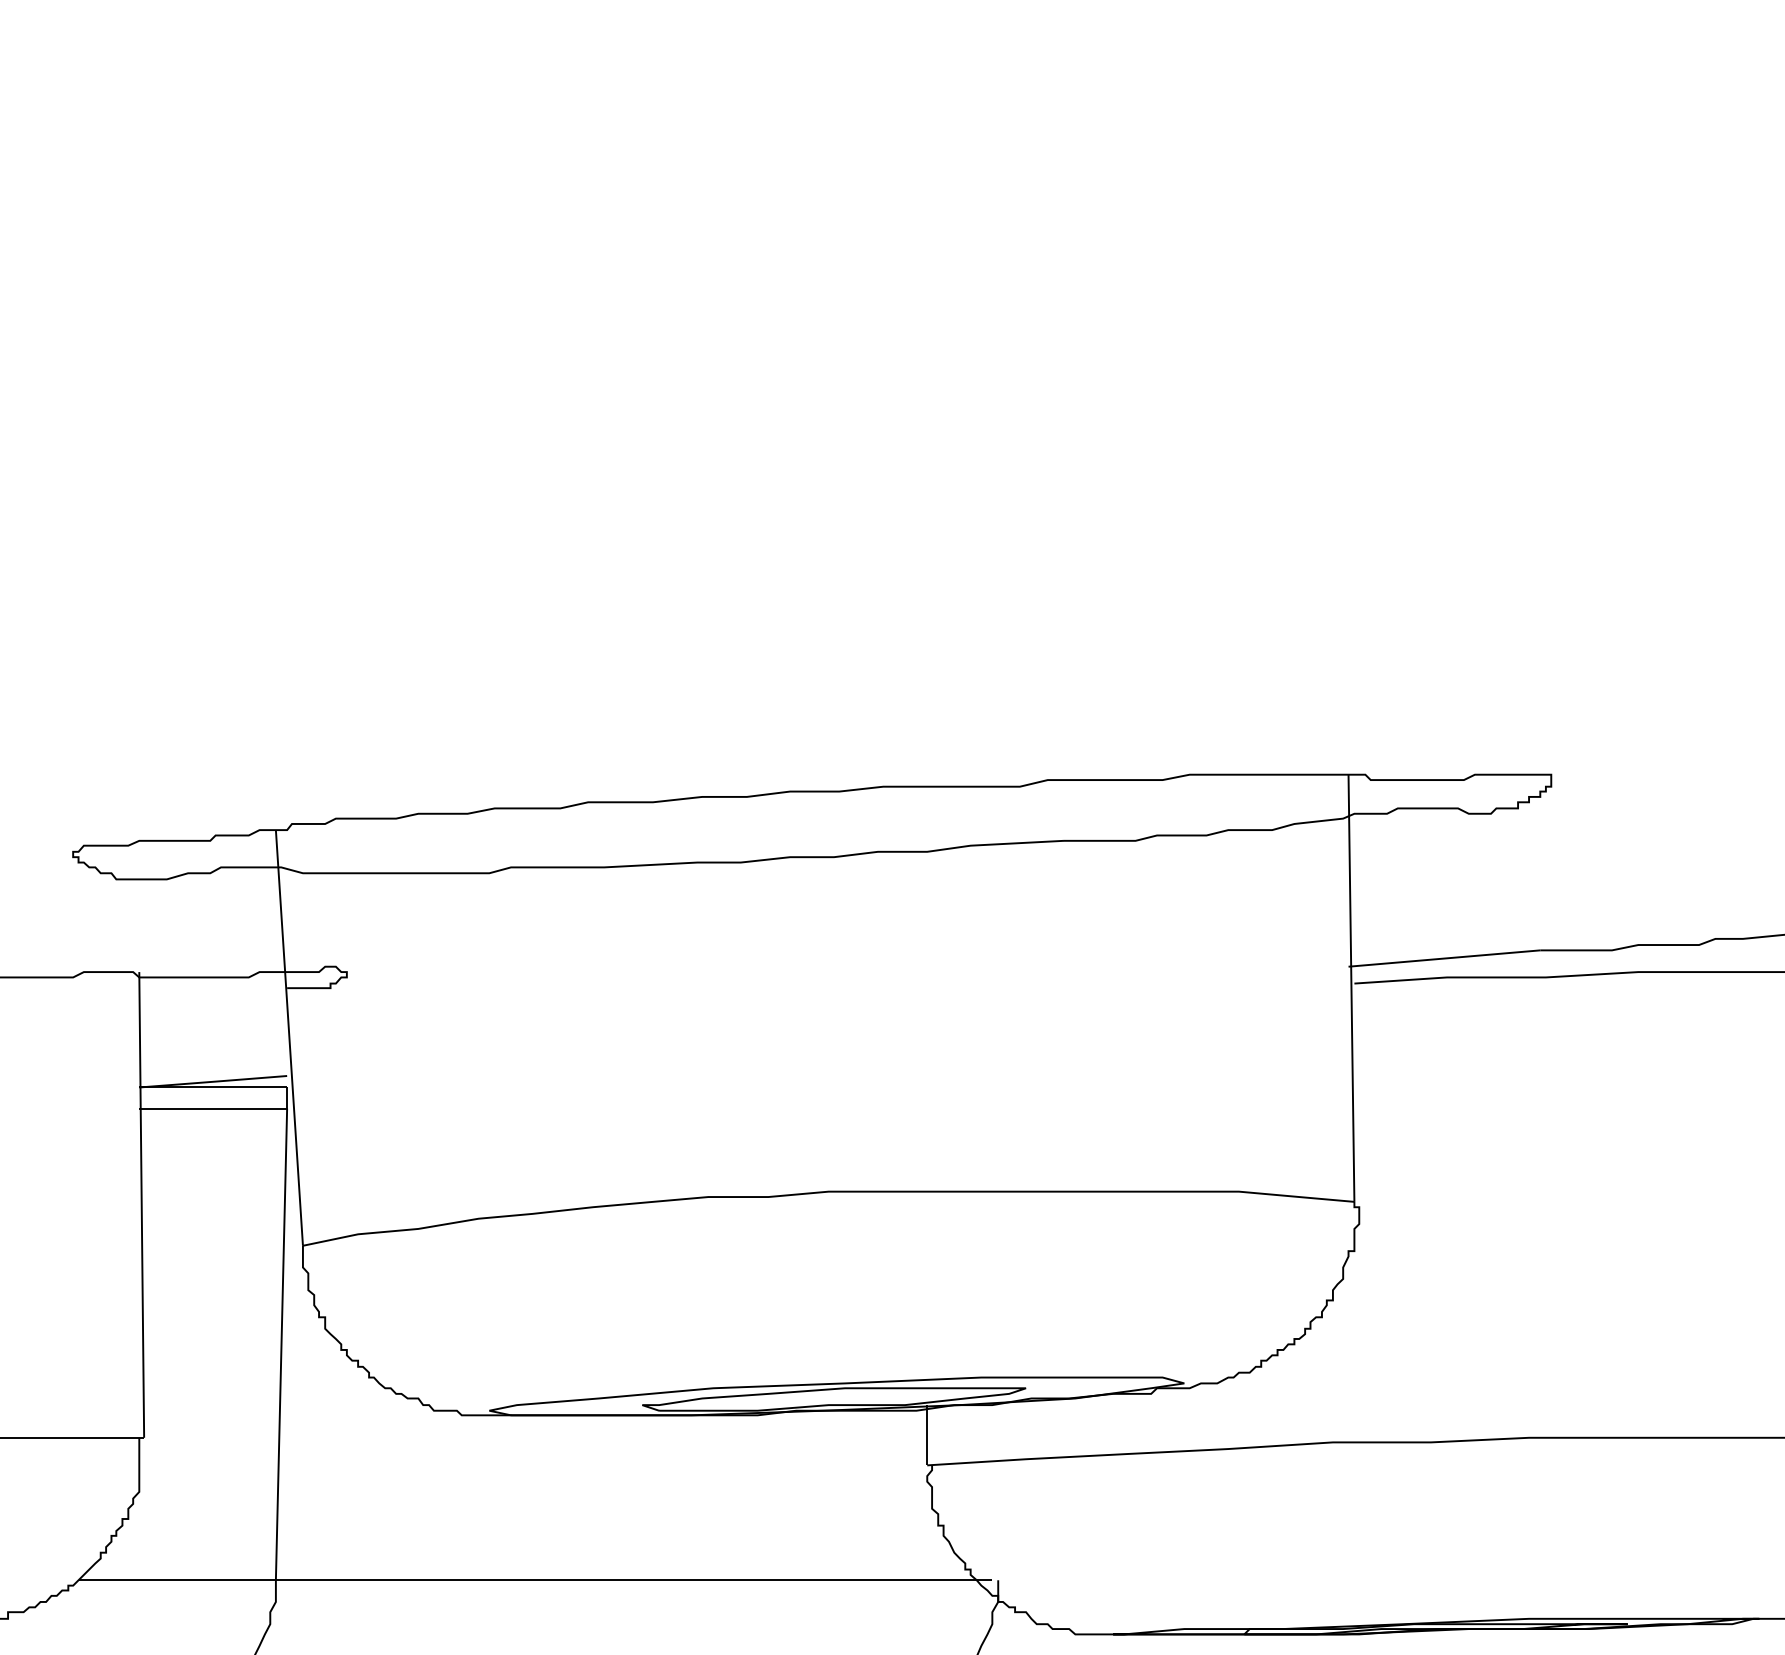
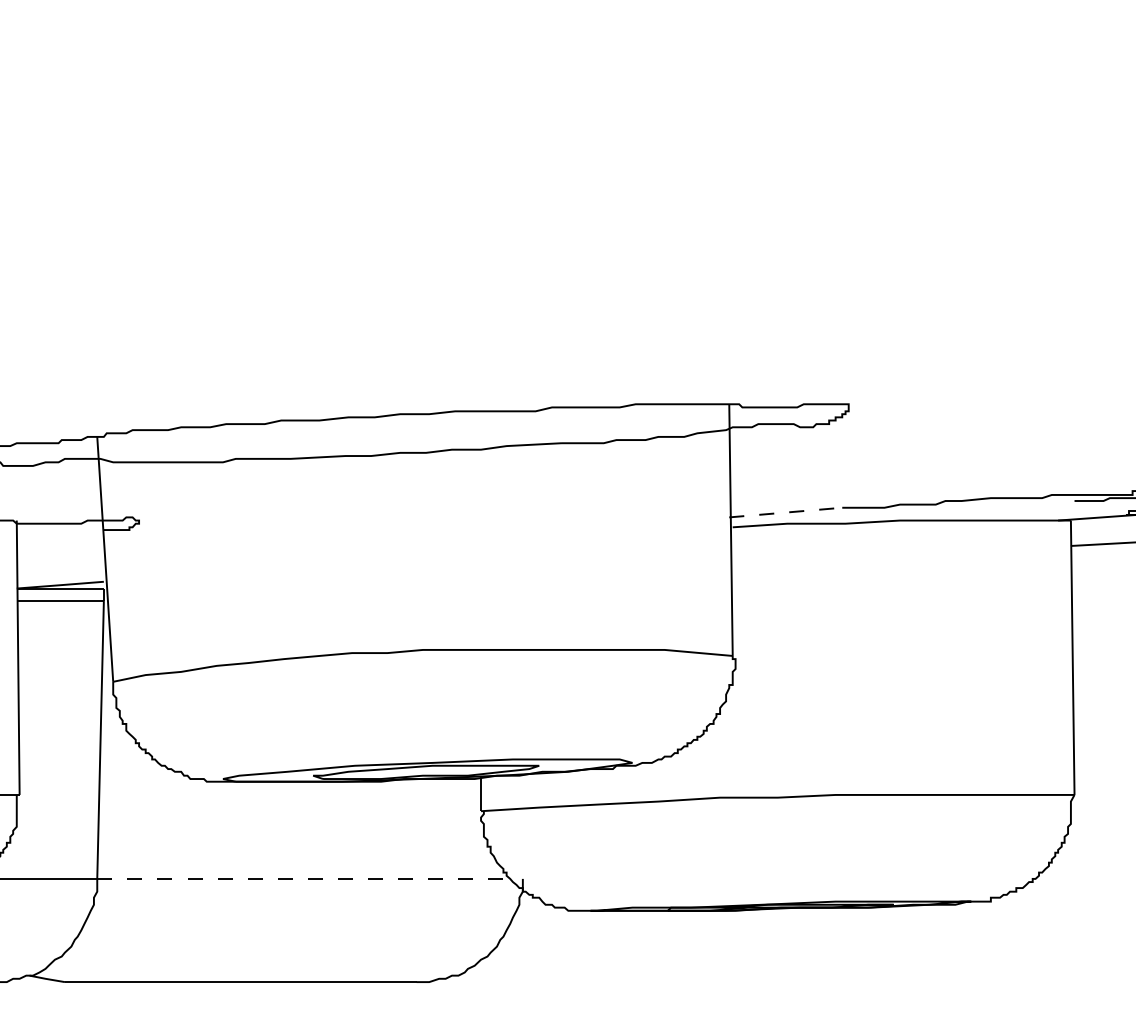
line: (1443, 958) -> (785, 512), solid -> dashed
line: (634, 1579) -> (308, 878), solid -> dashed

